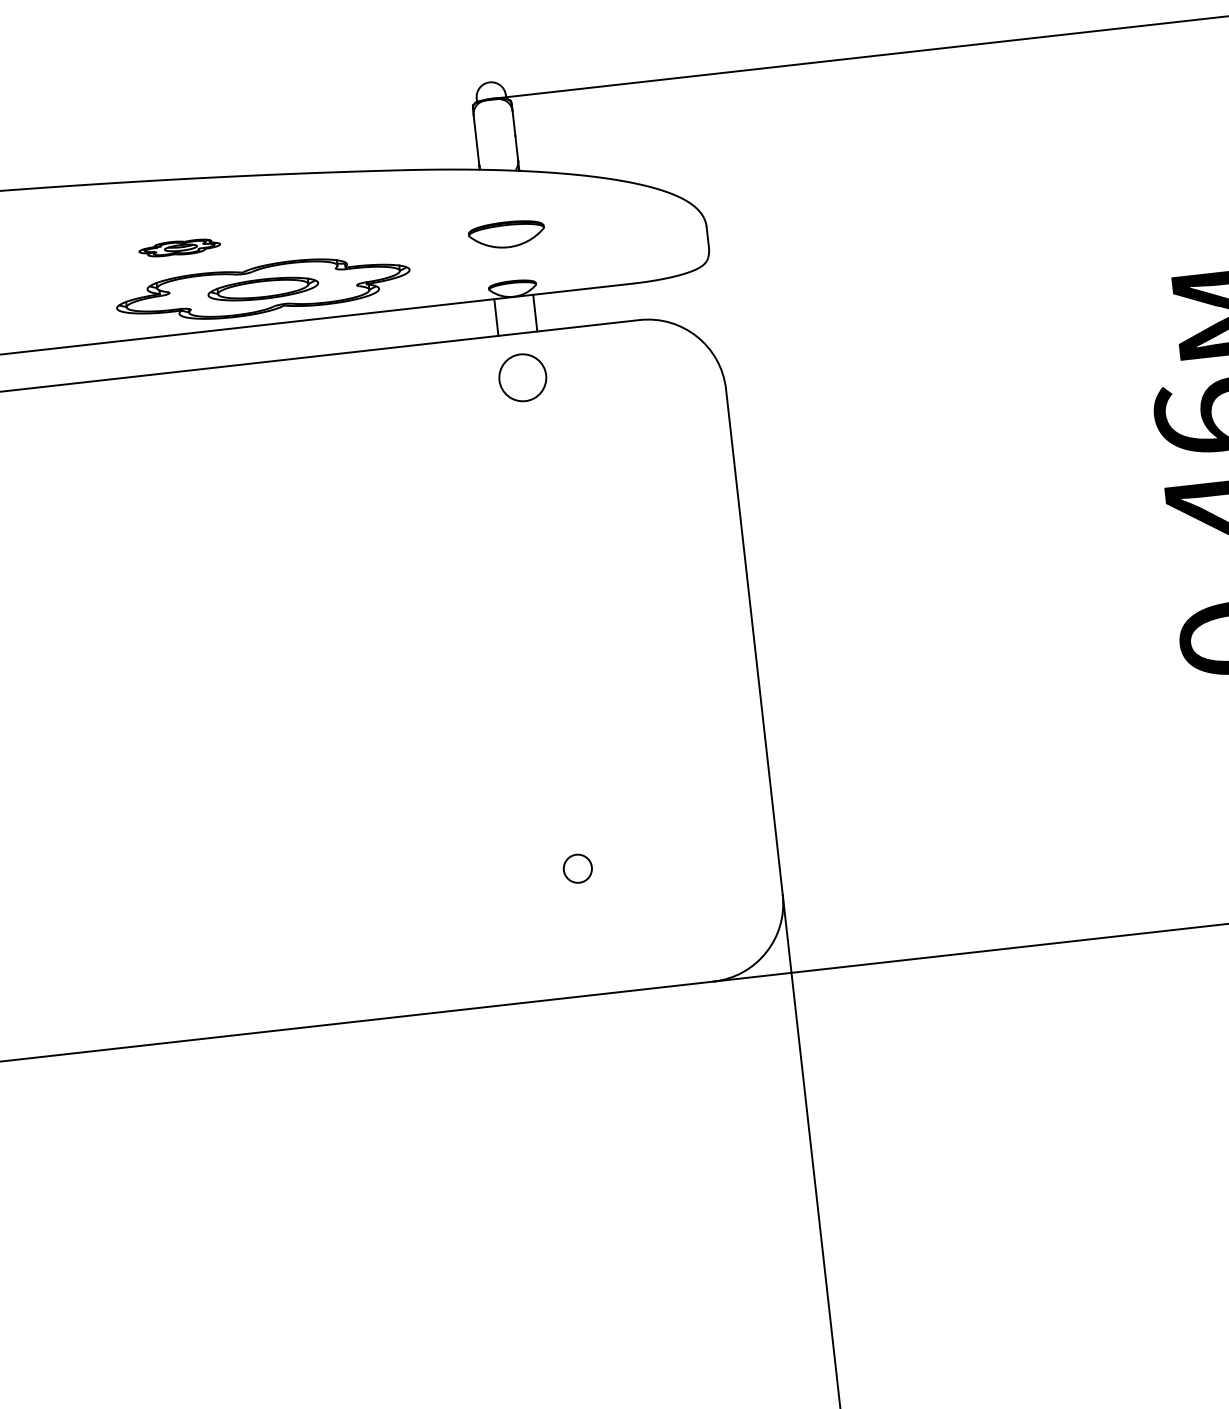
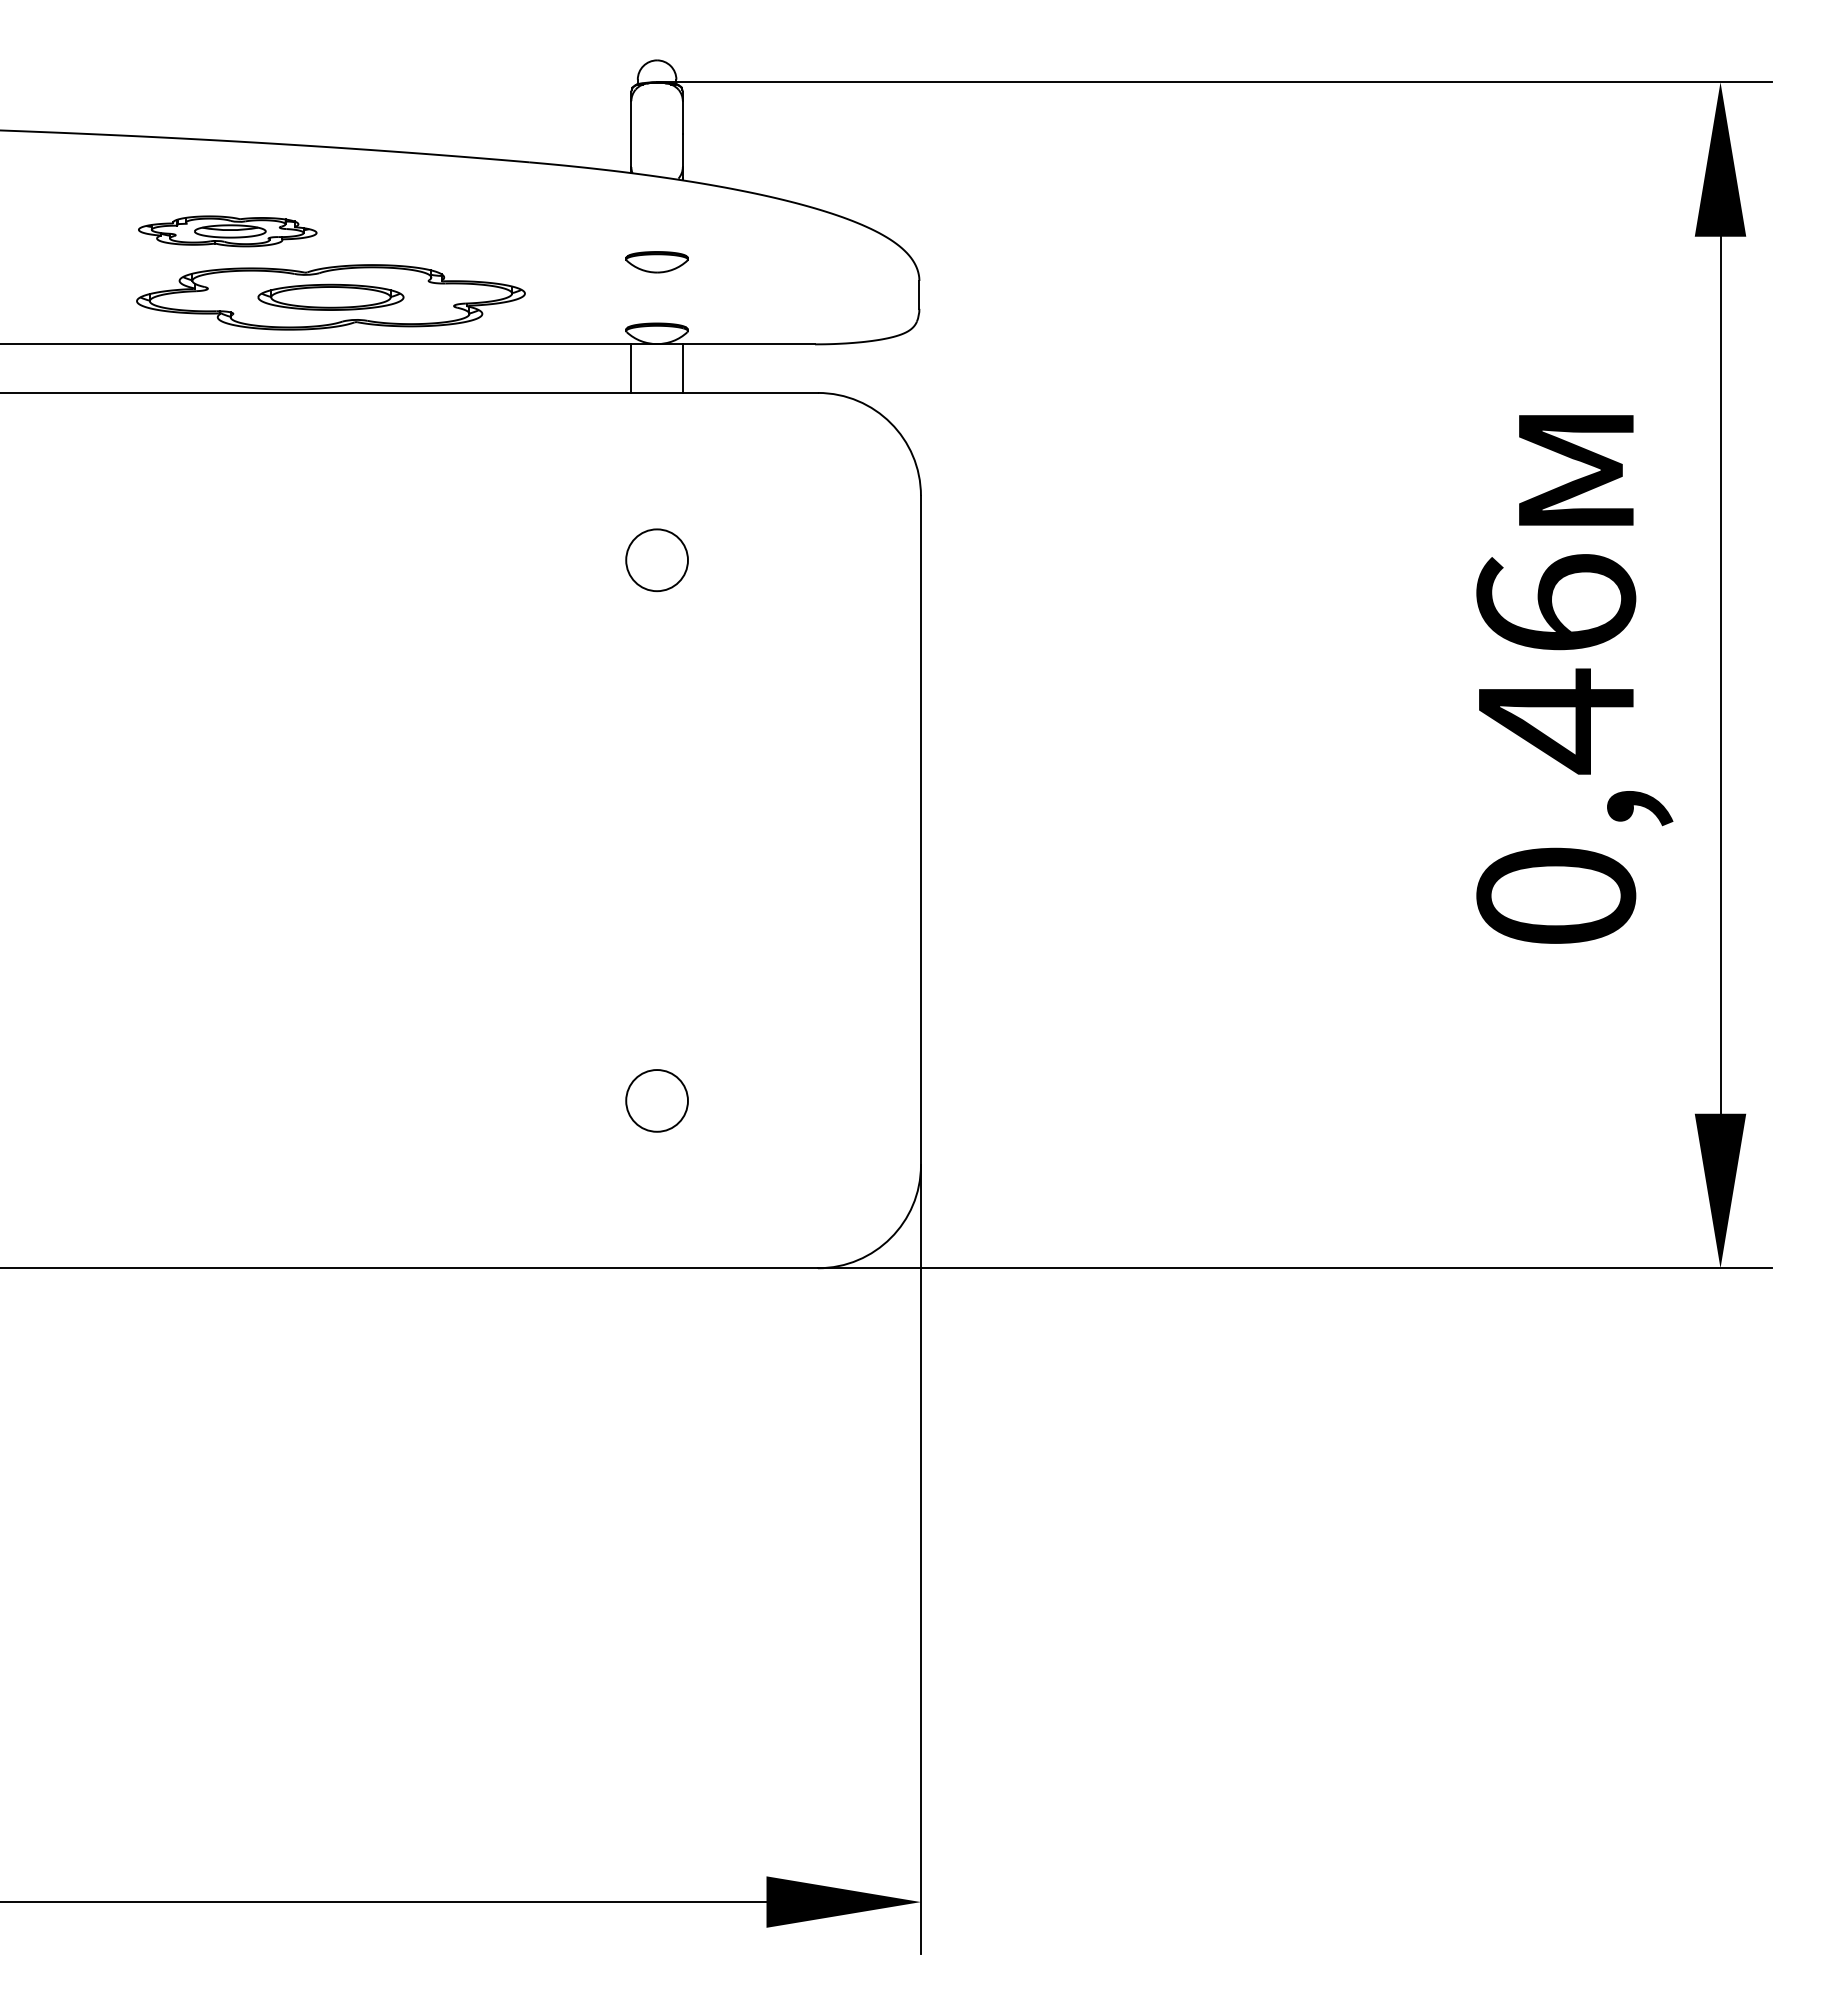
part: (506, 235) -> (656, 262), size x0.62
part: (179, 248) -> (227, 231), size x1.67
circle: (522, 378) -> (656, 560), moved
circle: (578, 868) -> (657, 1100), size x1.67

